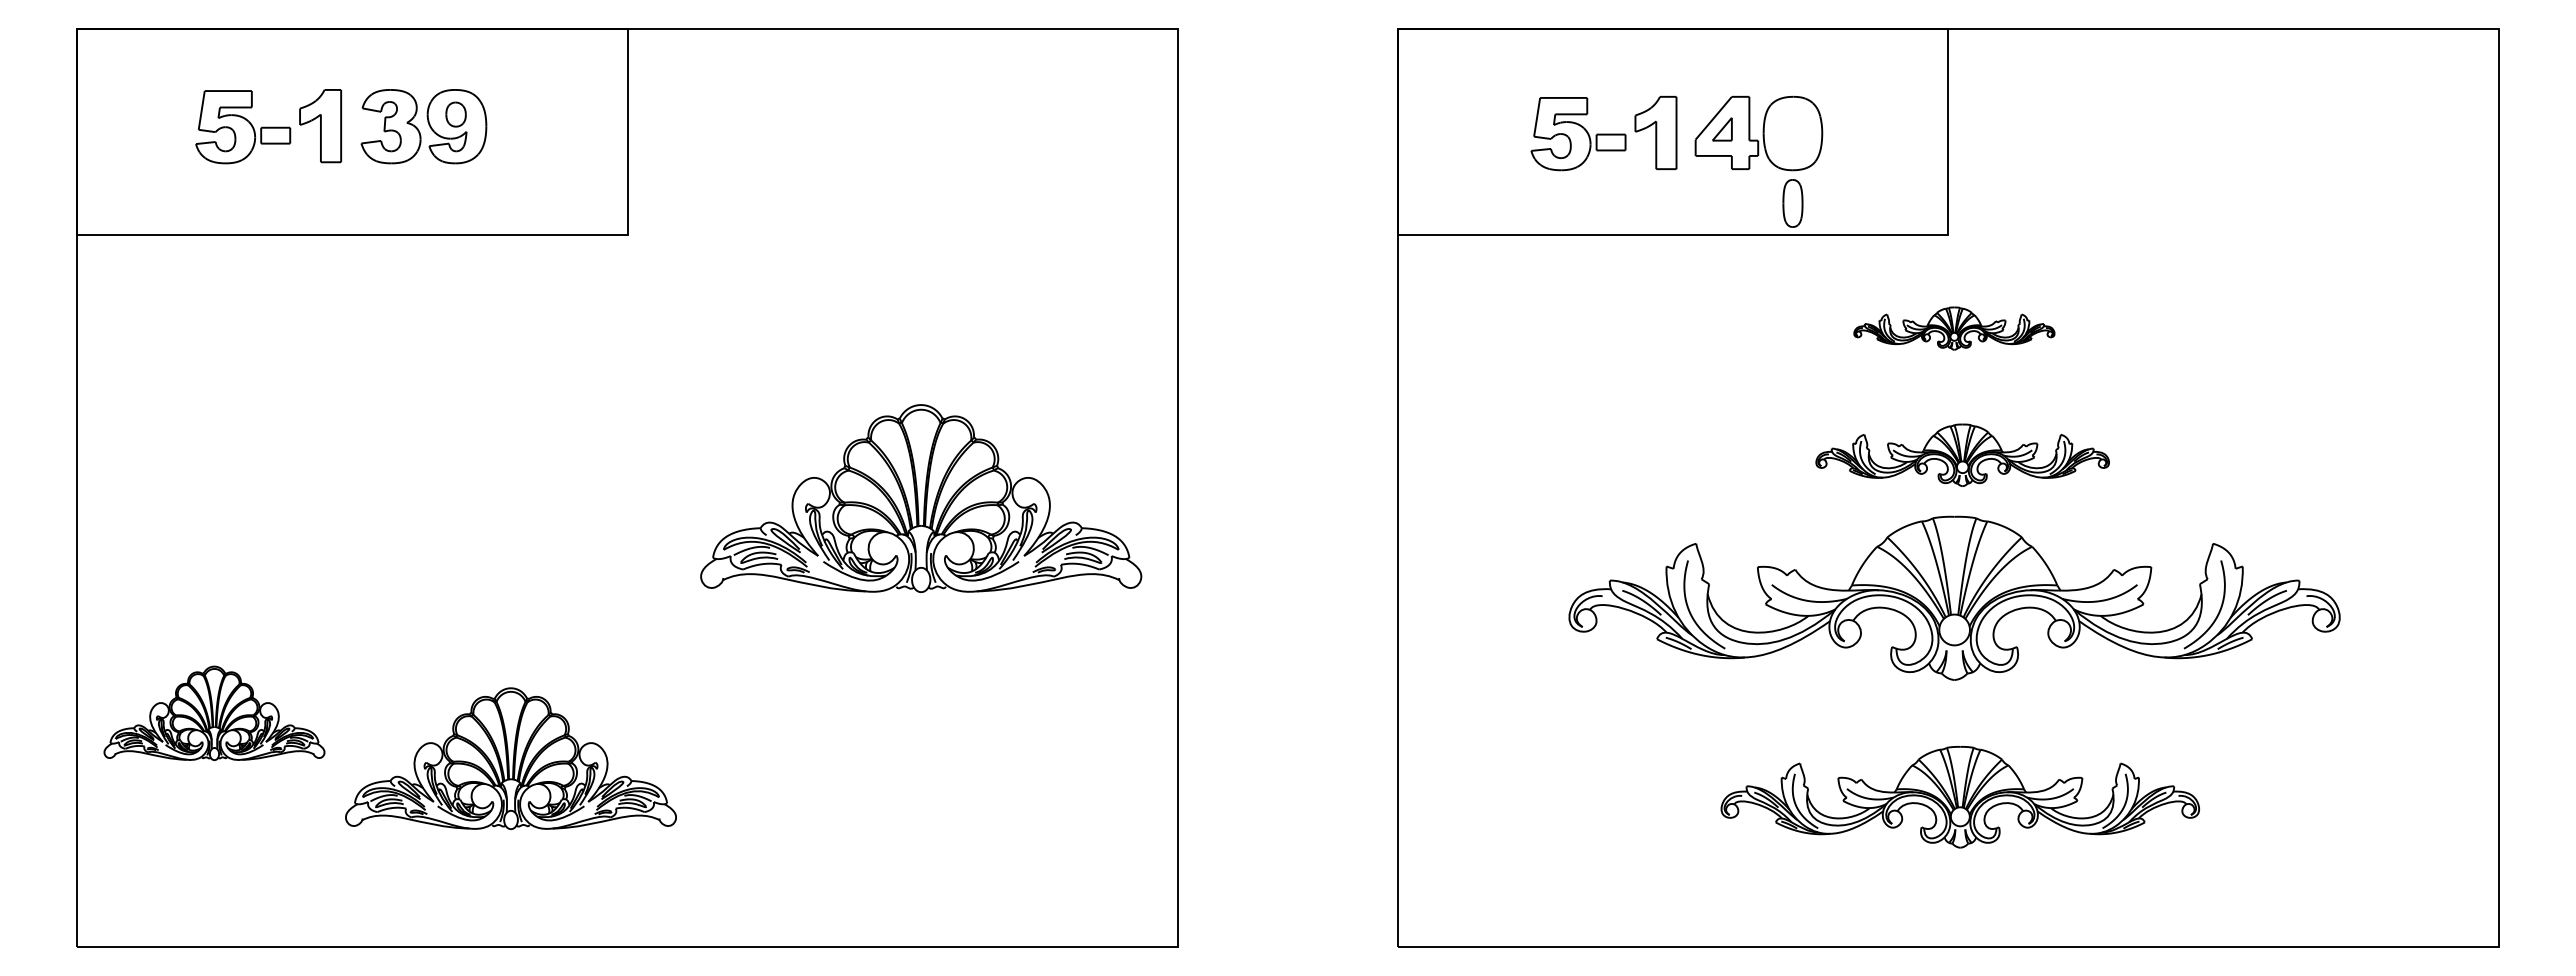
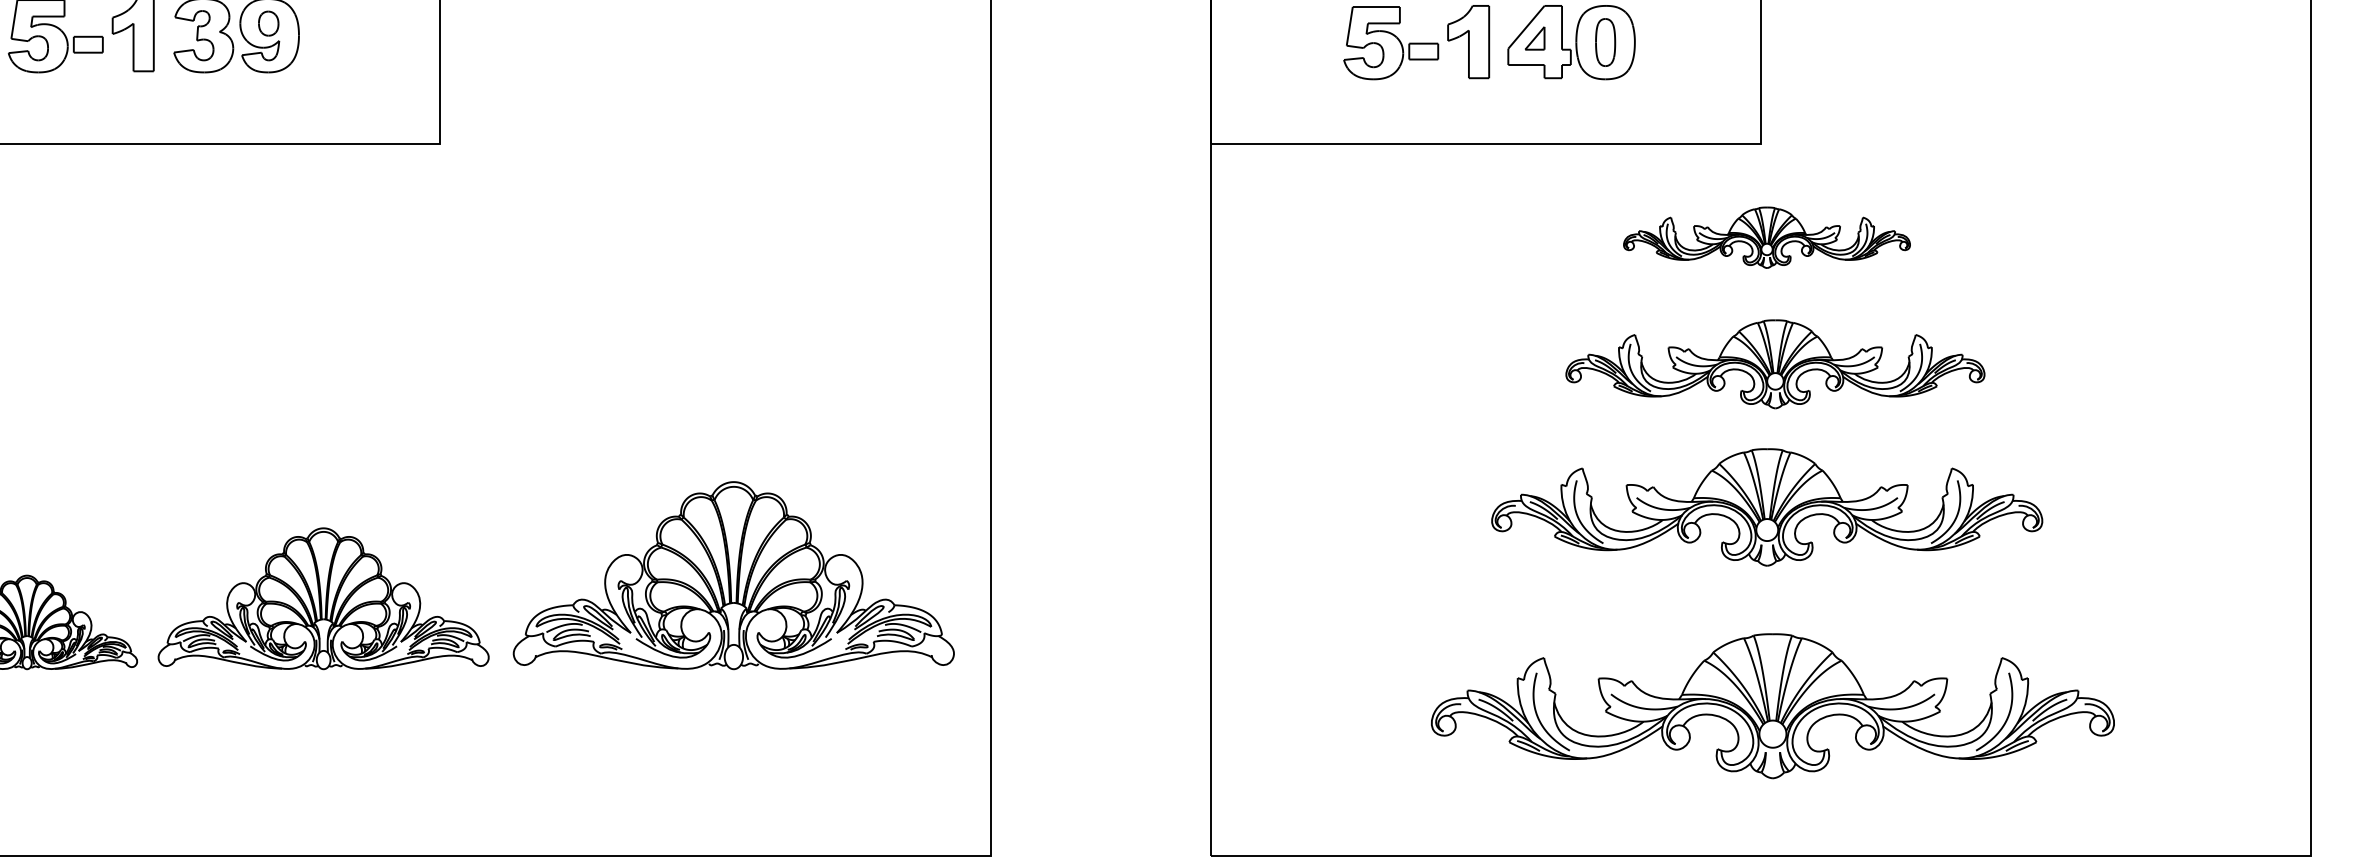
part: (1792, 203) -> (1605, 42), moved
part: (1954, 328) -> (1767, 237), size x1.43
part: (1962, 455) -> (1775, 364), size x1.43
part: (921, 498) -> (734, 575), moved
part: (1954, 598) -> (1767, 507), size x0.71
part: (510, 758) -> (323, 598), moved
part: (1960, 797) -> (1773, 706), size x1.43

